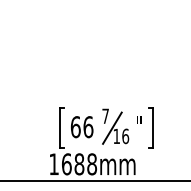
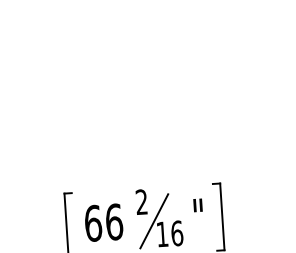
text: (105, 115) -> (141, 200), 7 -> 2

